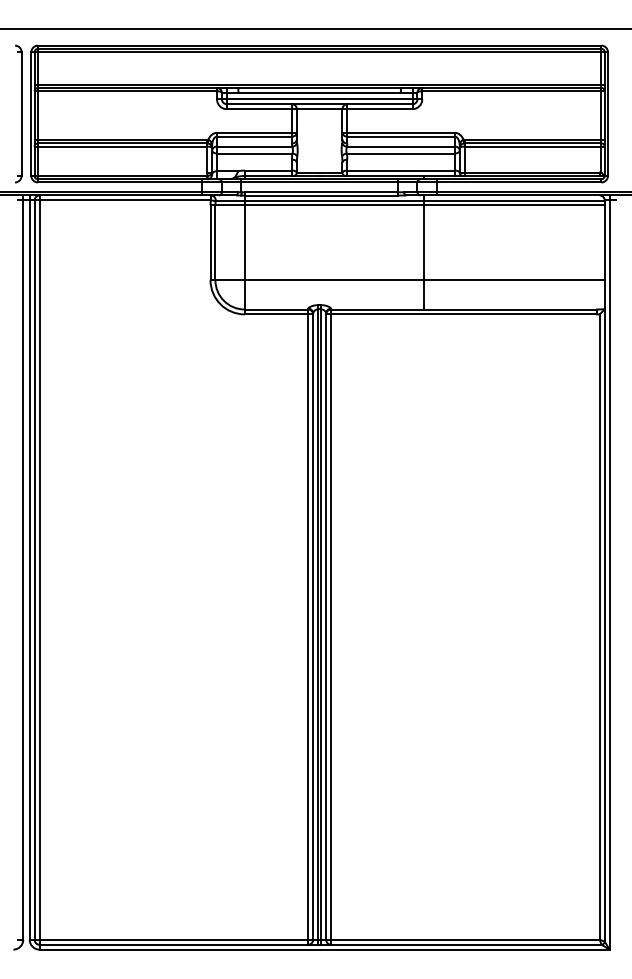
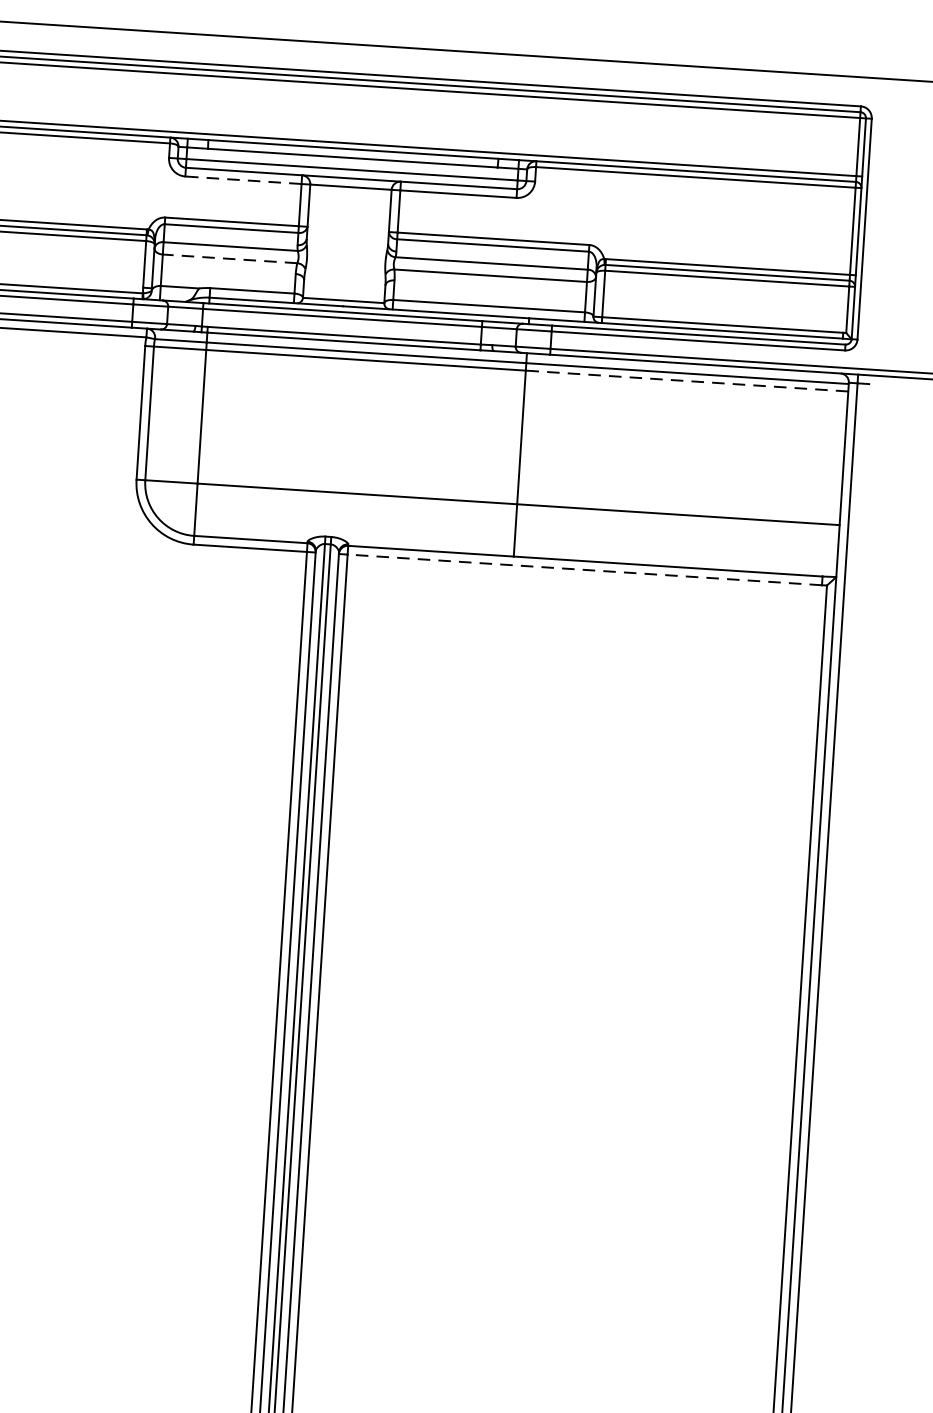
line: (259, 109) -> (243, 180), solid -> dashed
line: (254, 153) -> (229, 258), solid -> dashed
line: (513, 205) -> (685, 381), solid -> dashed
line: (464, 314) -> (585, 570), solid -> dashed

